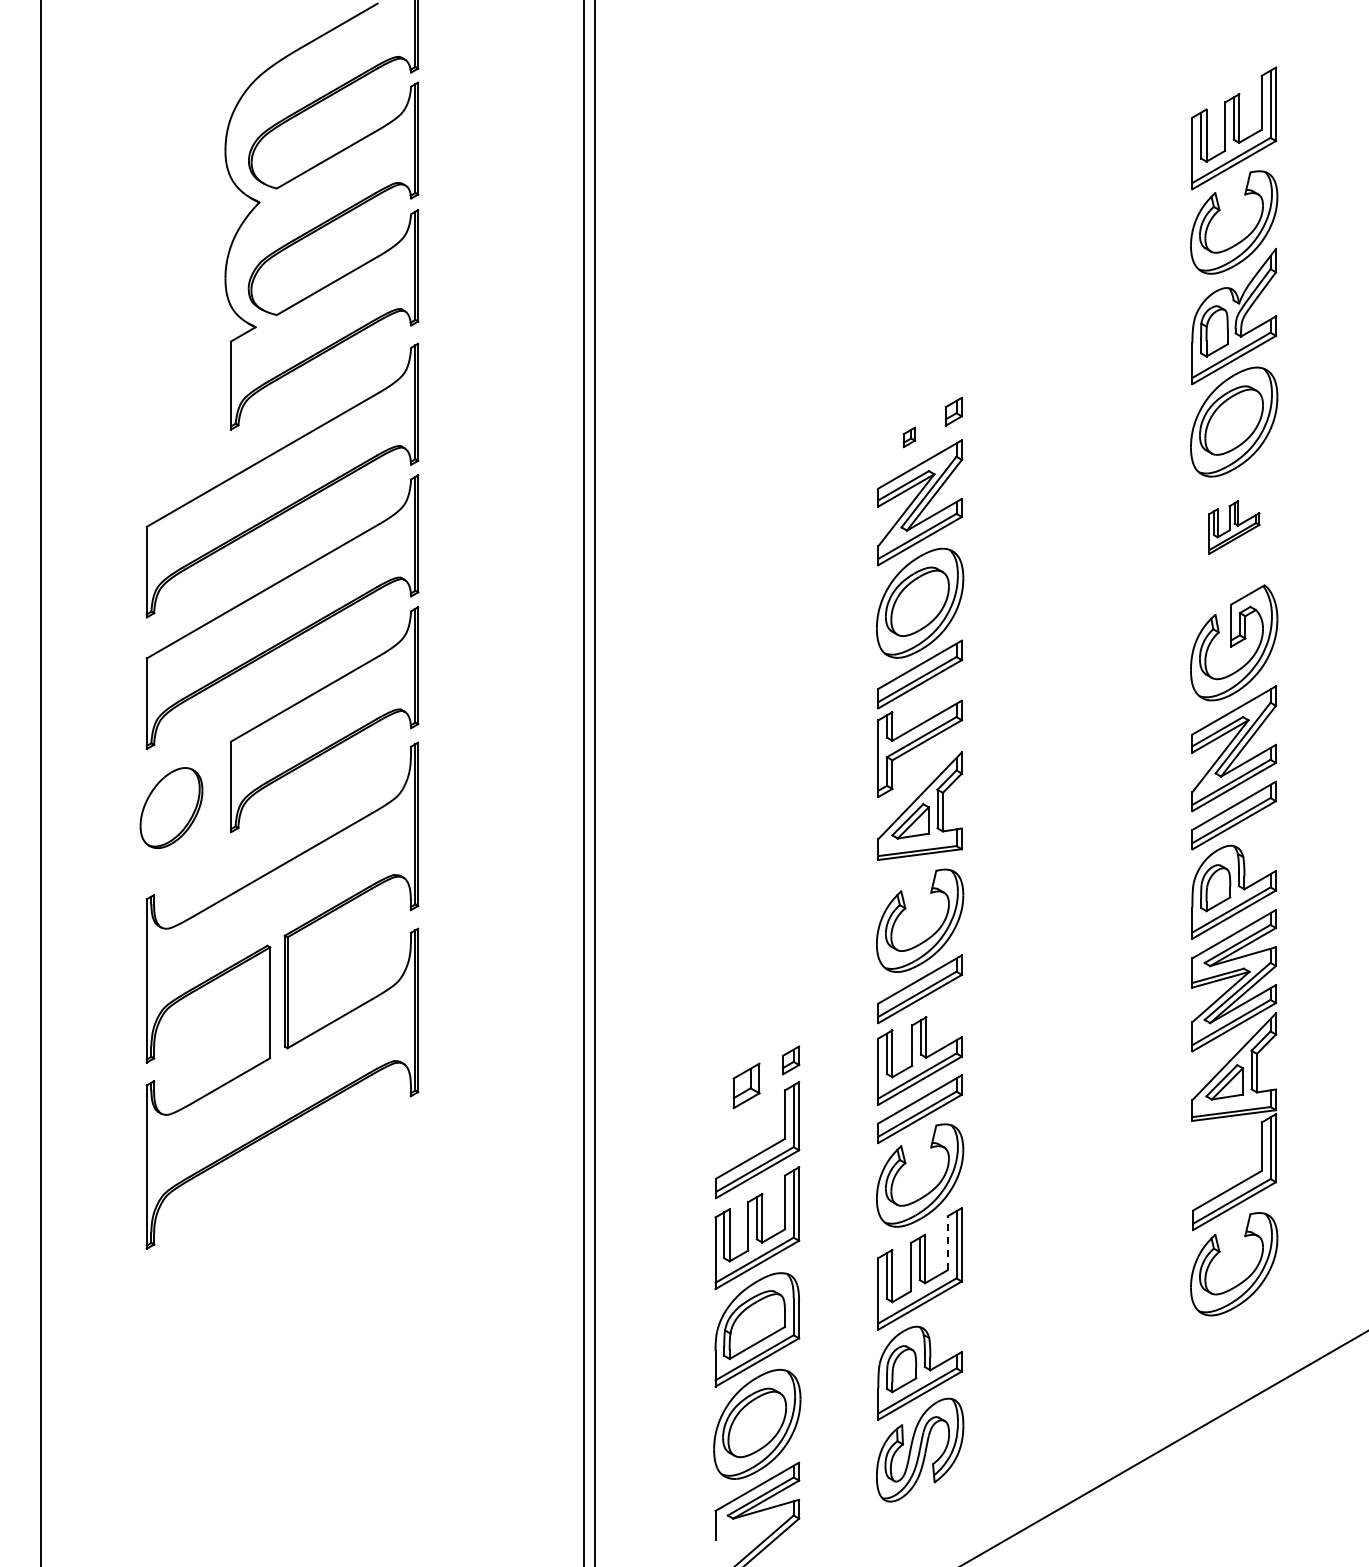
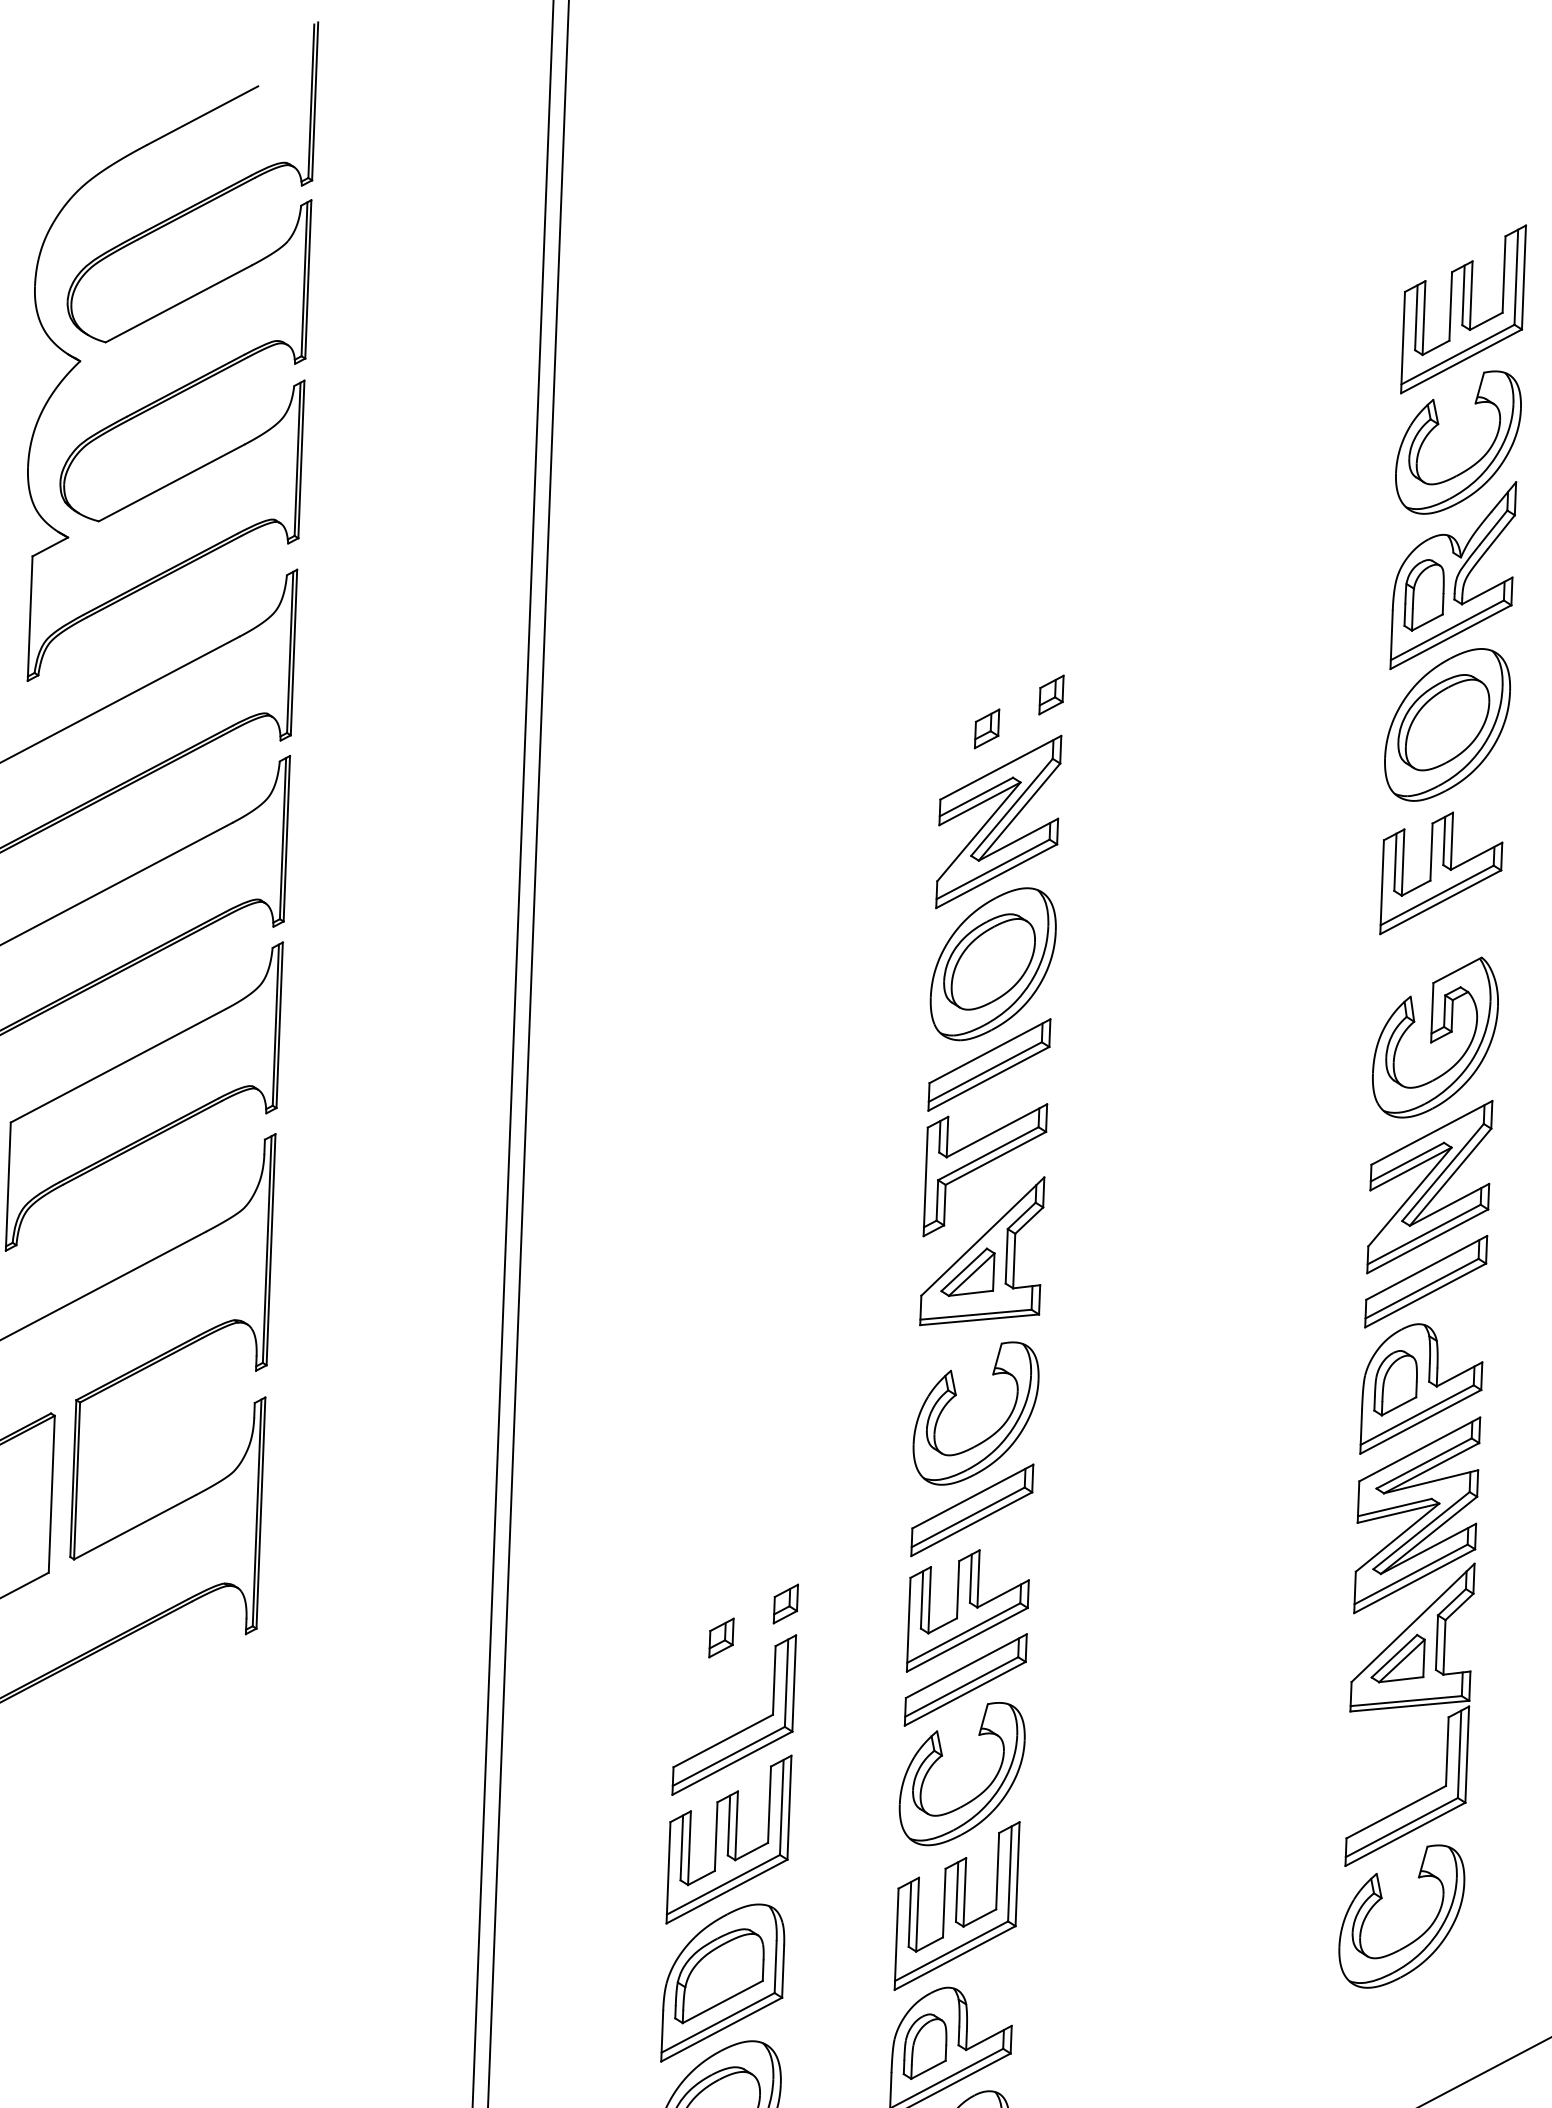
part: (909, 437) -> (987, 729), size x1.43
part: (1234, 527) -> (1442, 874), size x1.67
part: (746, 1086) -> (721, 1638), size x0.62
line: (947, 1243) -> (997, 1871), dashed -> solid

